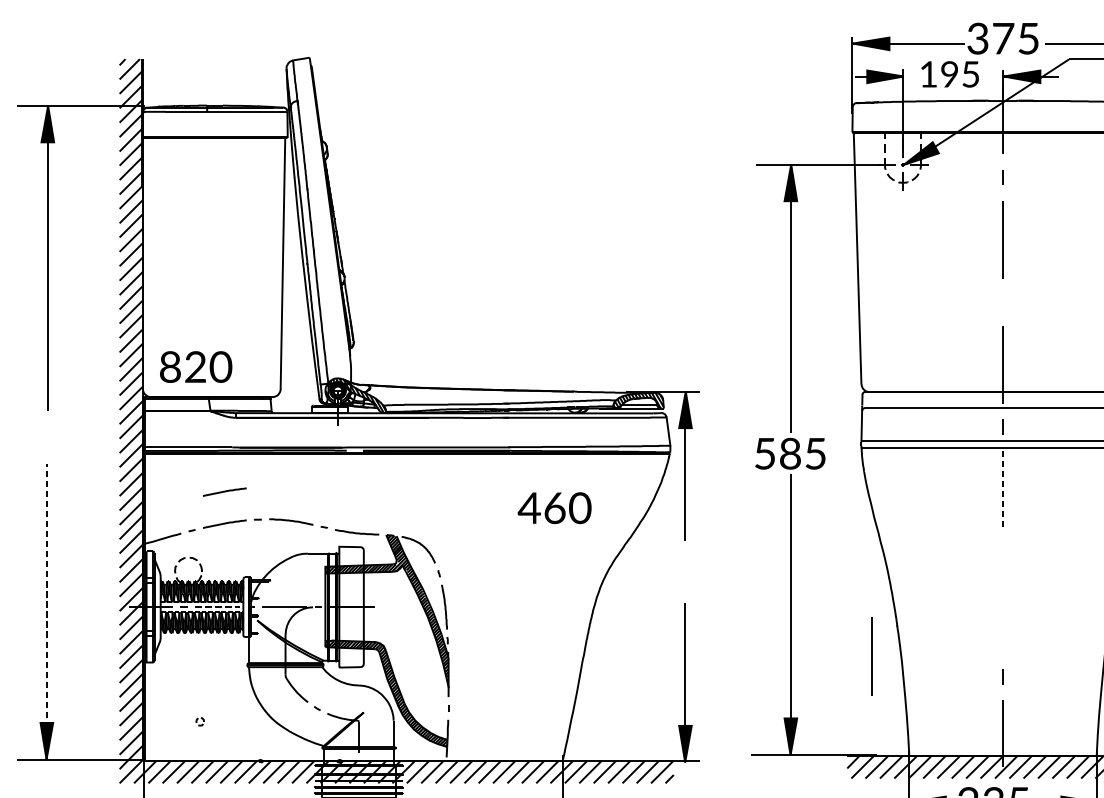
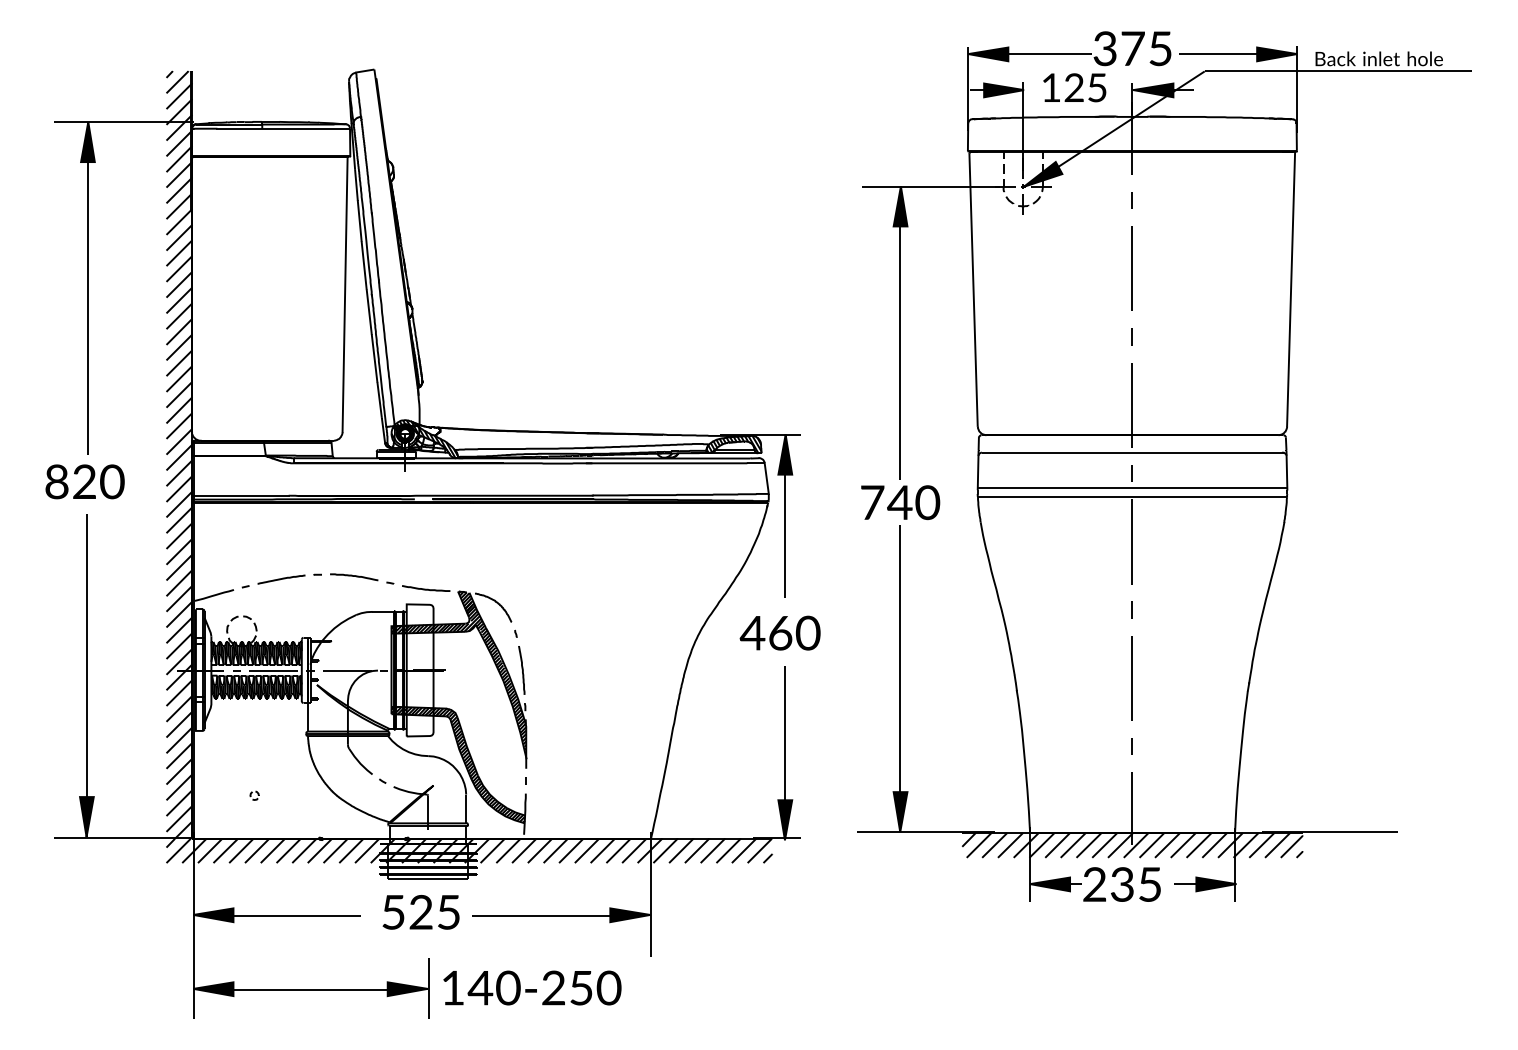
text: (949, 74) -> (1073, 87), 195 -> 125
line: (1002, 301) -> (1131, 336), added
text: (195, 366) -> (84, 481), moved
text: (790, 453) -> (900, 502), 585 -> 740
line: (1002, 490) -> (1132, 542), dashed -> solid
line: (224, 492) -> (281, 544), removed
text: (553, 507) -> (779, 632), moved
line: (1002, 551) -> (1131, 609), added
line: (46, 606) -> (86, 669), dashed -> solid
line: (218, 607) -> (274, 670), dashed -> solid
line: (871, 656) -> (1131, 678), moved

